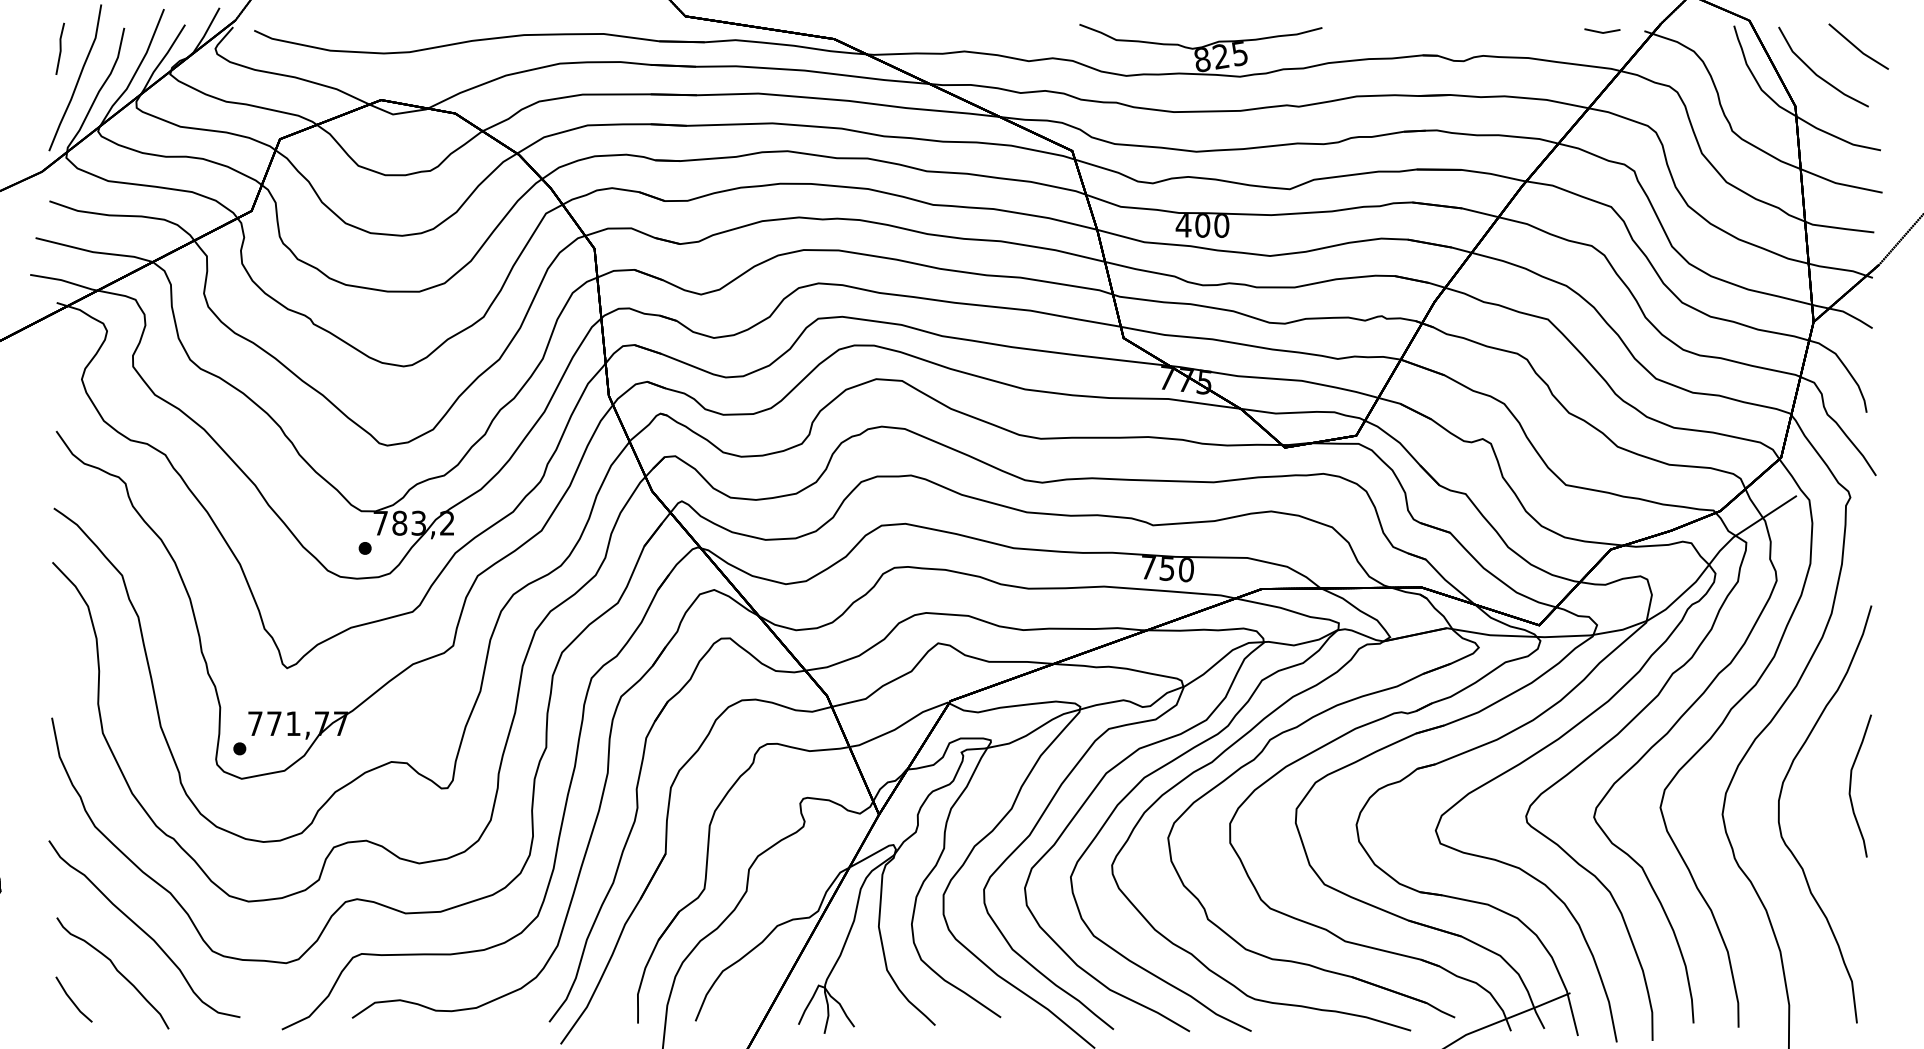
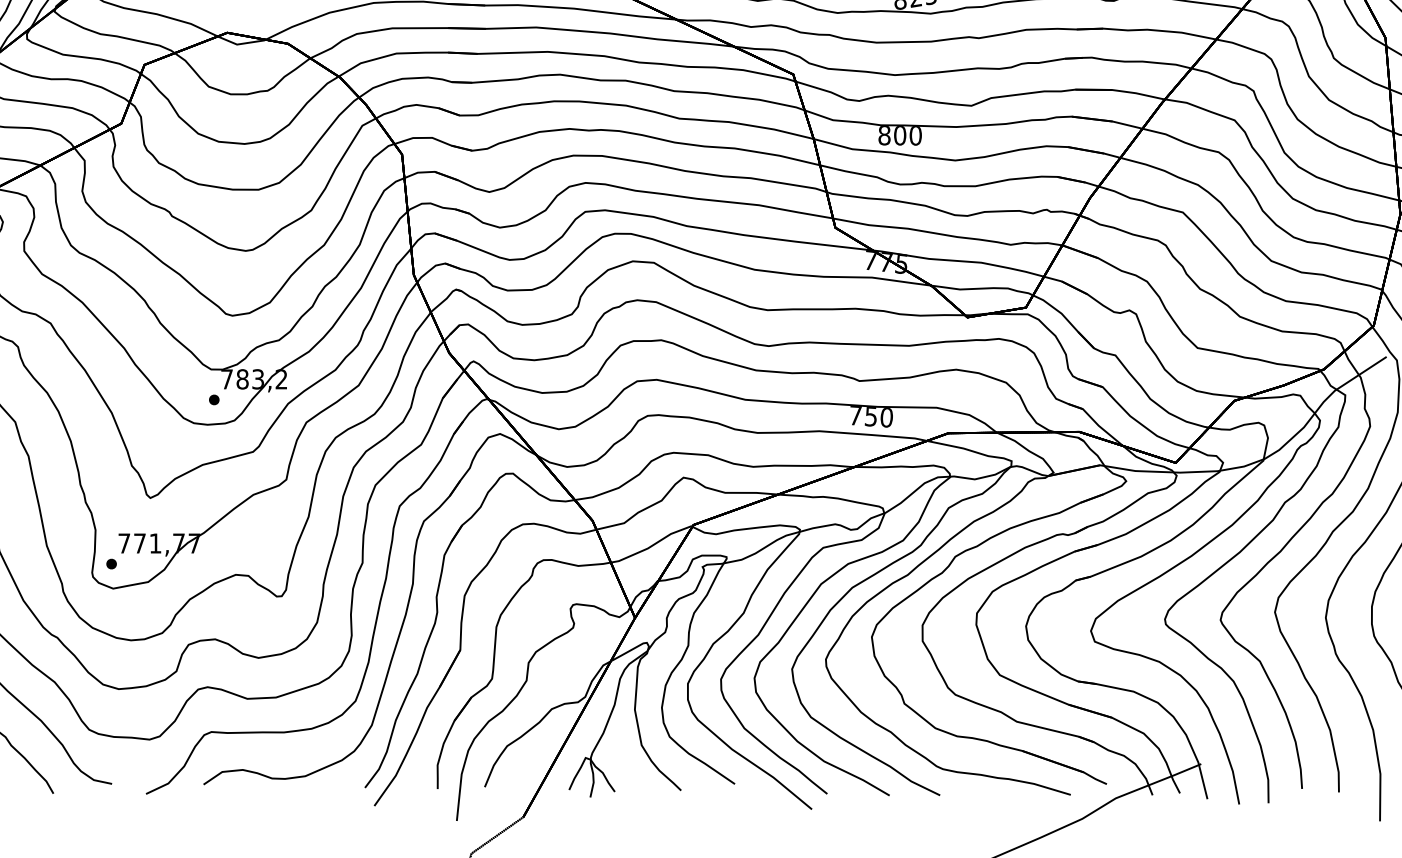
text: (1183, 225) -> (884, 135), 400 -> 800

